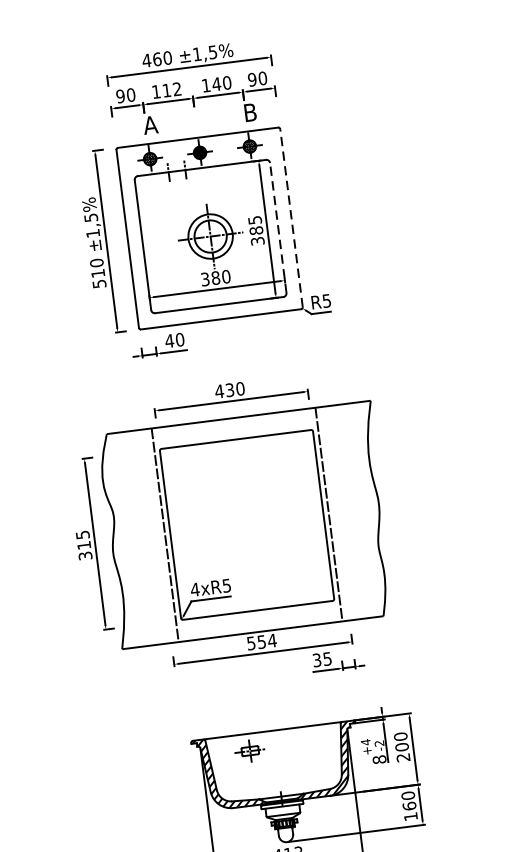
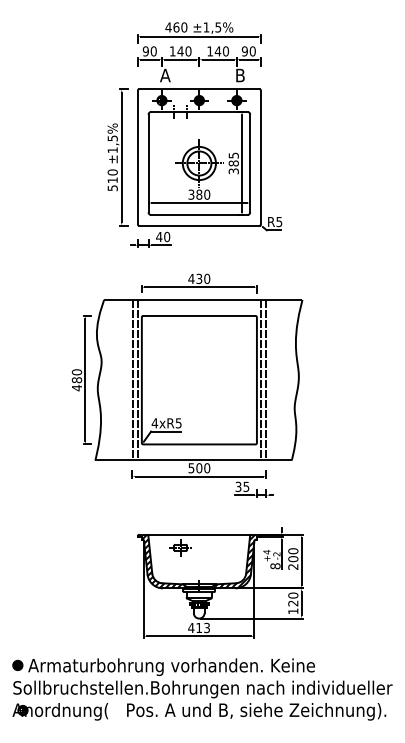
text: (171, 90) -> (184, 51), 112 -> 140
line: (290, 218) -> (260, 157), dashed -> solid
line: (278, 227) -> (250, 163), dashed -> solid
line: (336, 512) -> (266, 379), added
line: (157, 535) -> (132, 379), added
text: (83, 545) -> (76, 380), 315 -> 480
text: (267, 641) -> (203, 468), 554 -> 500
text: (409, 806) -> (293, 603), 160 -> 120

